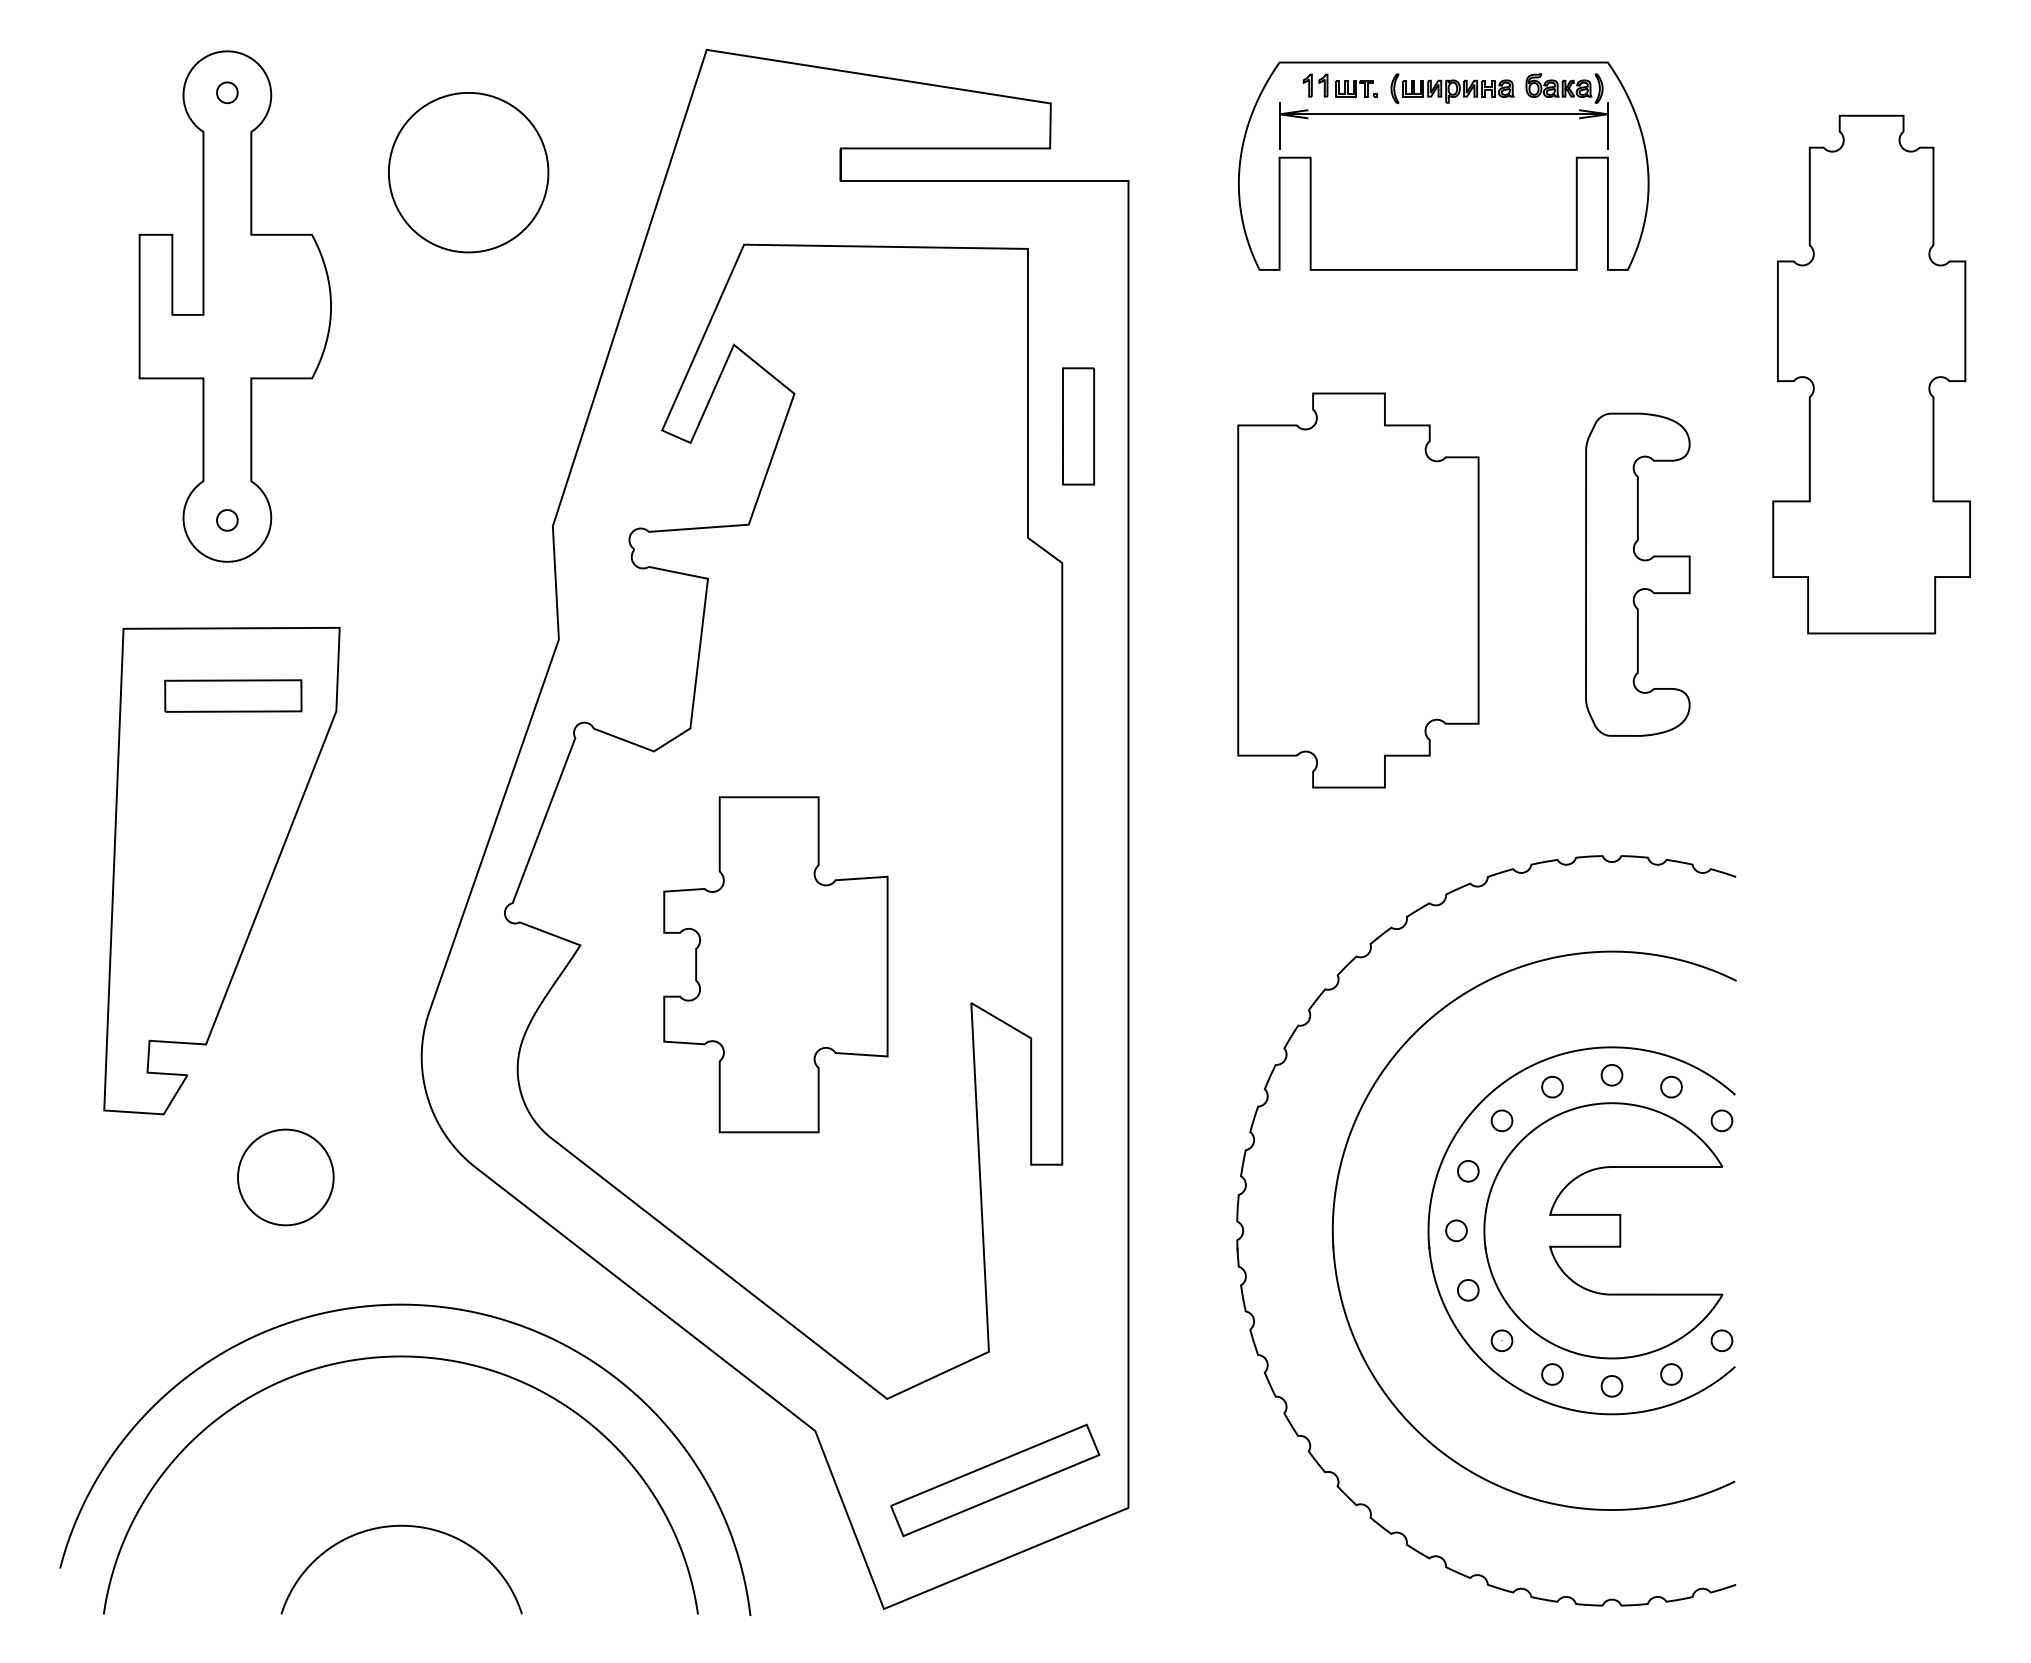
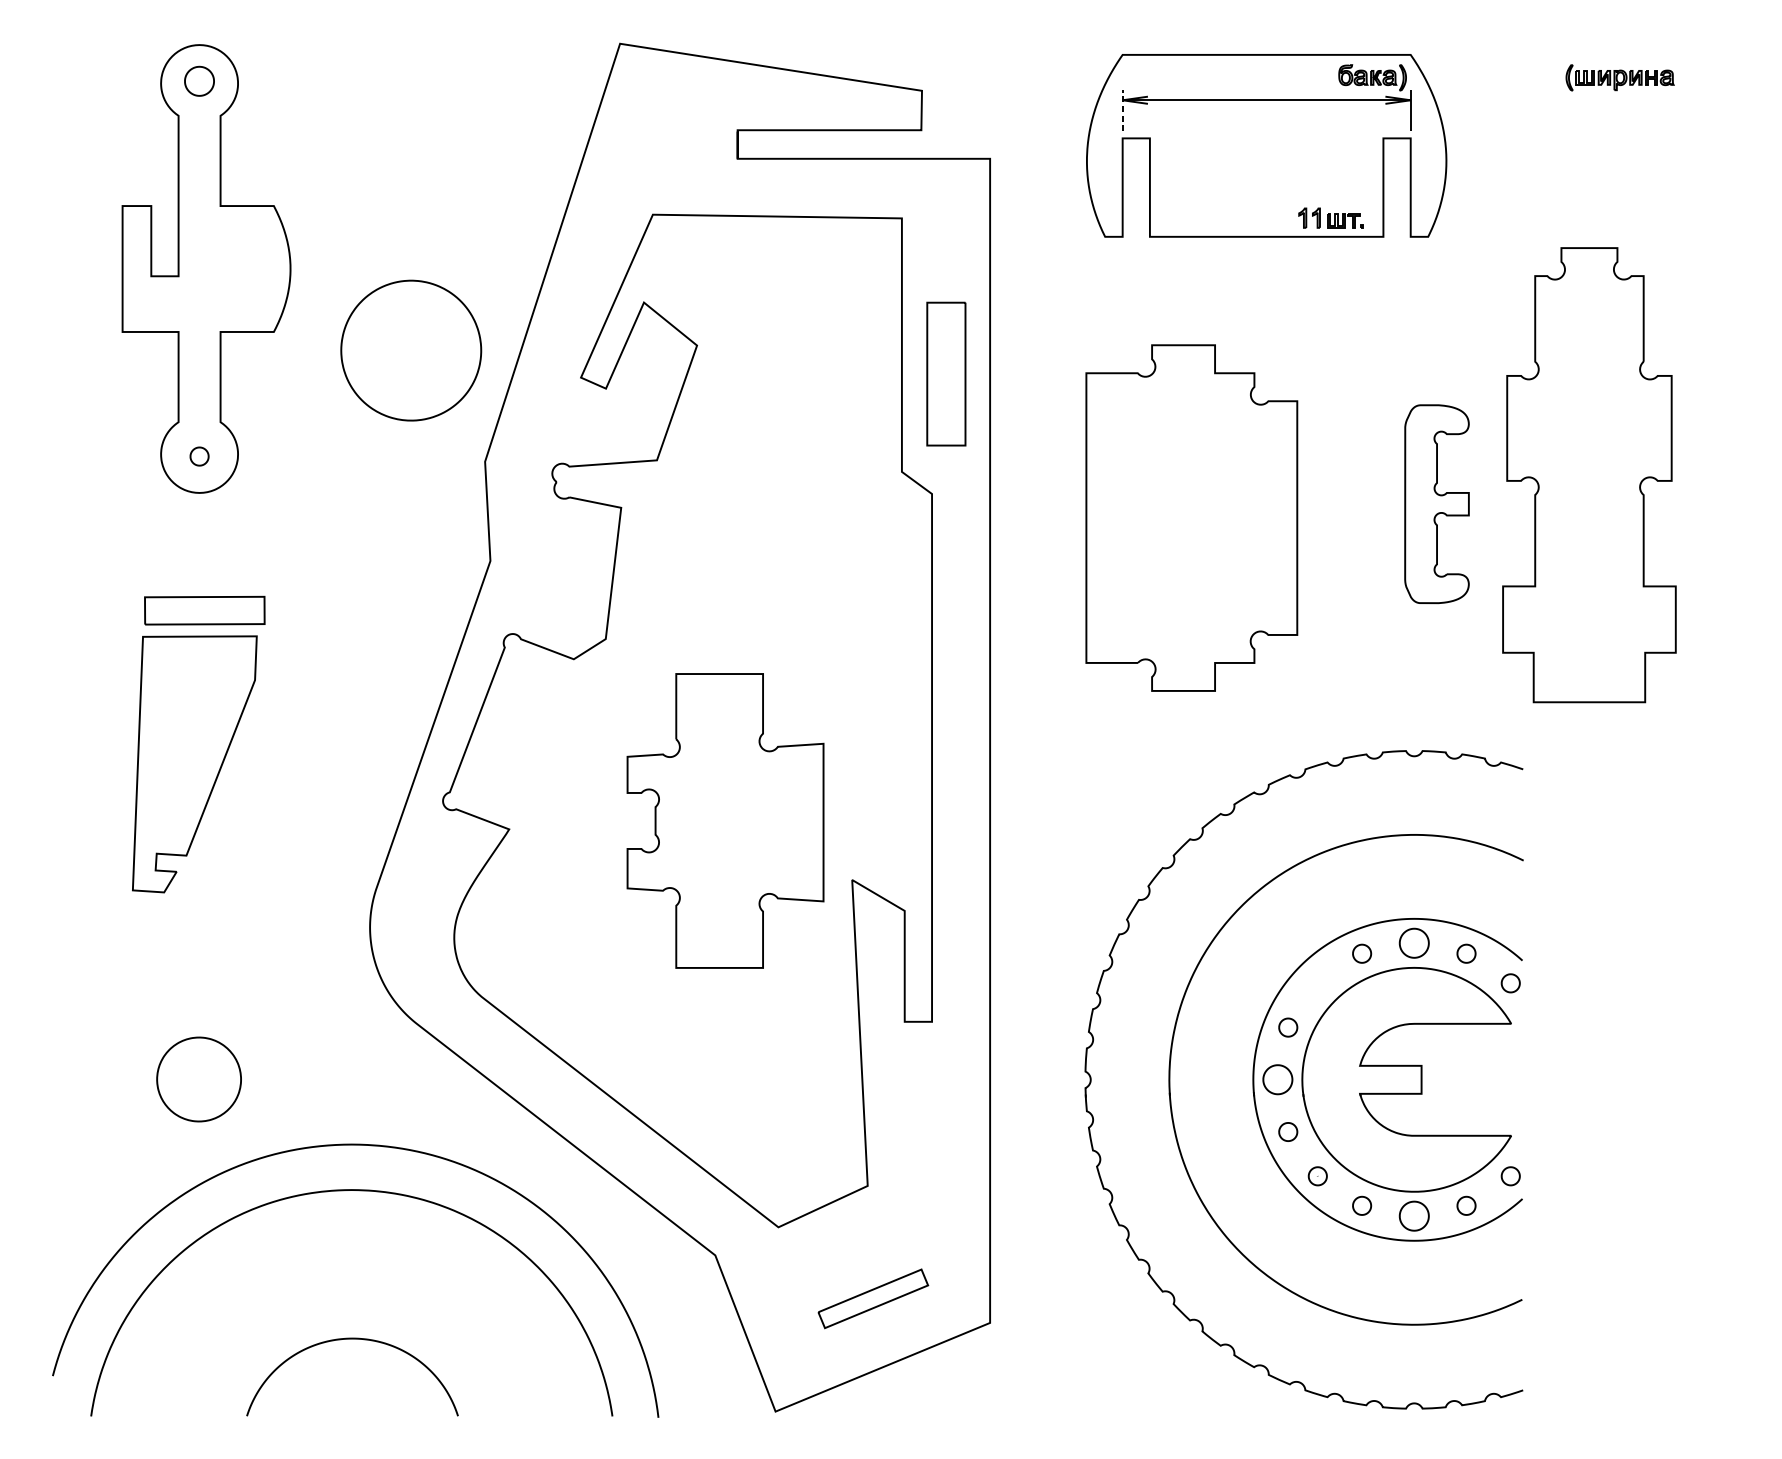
part: (1339, 85) -> (1330, 218), moved
part: (1452, 88) -> (1620, 77), moved
part: (227, 92) -> (199, 81), size x1.6
line: (1279, 126) -> (1122, 111), solid -> dashed
part: (468, 172) -> (411, 350), moved
part: (1871, 374) -> (1589, 475), moved
part: (1078, 426) -> (946, 374), size x1.4
part: (1637, 574) -> (1436, 504), size x0.7
part: (221, 871) -> (194, 764), size x0.6
part: (775, 964) -> (725, 820), moved
part: (1611, 1075) -> (1413, 943), size x1.6
part: (1501, 1120) -> (1317, 983), removed
part: (285, 1177) -> (198, 1079), moved
part: (1456, 1230) -> (1277, 1079), size x1.6
part: (1611, 1386) -> (1413, 1216), size x1.6
part: (995, 1480) -> (873, 1298), size x0.6

